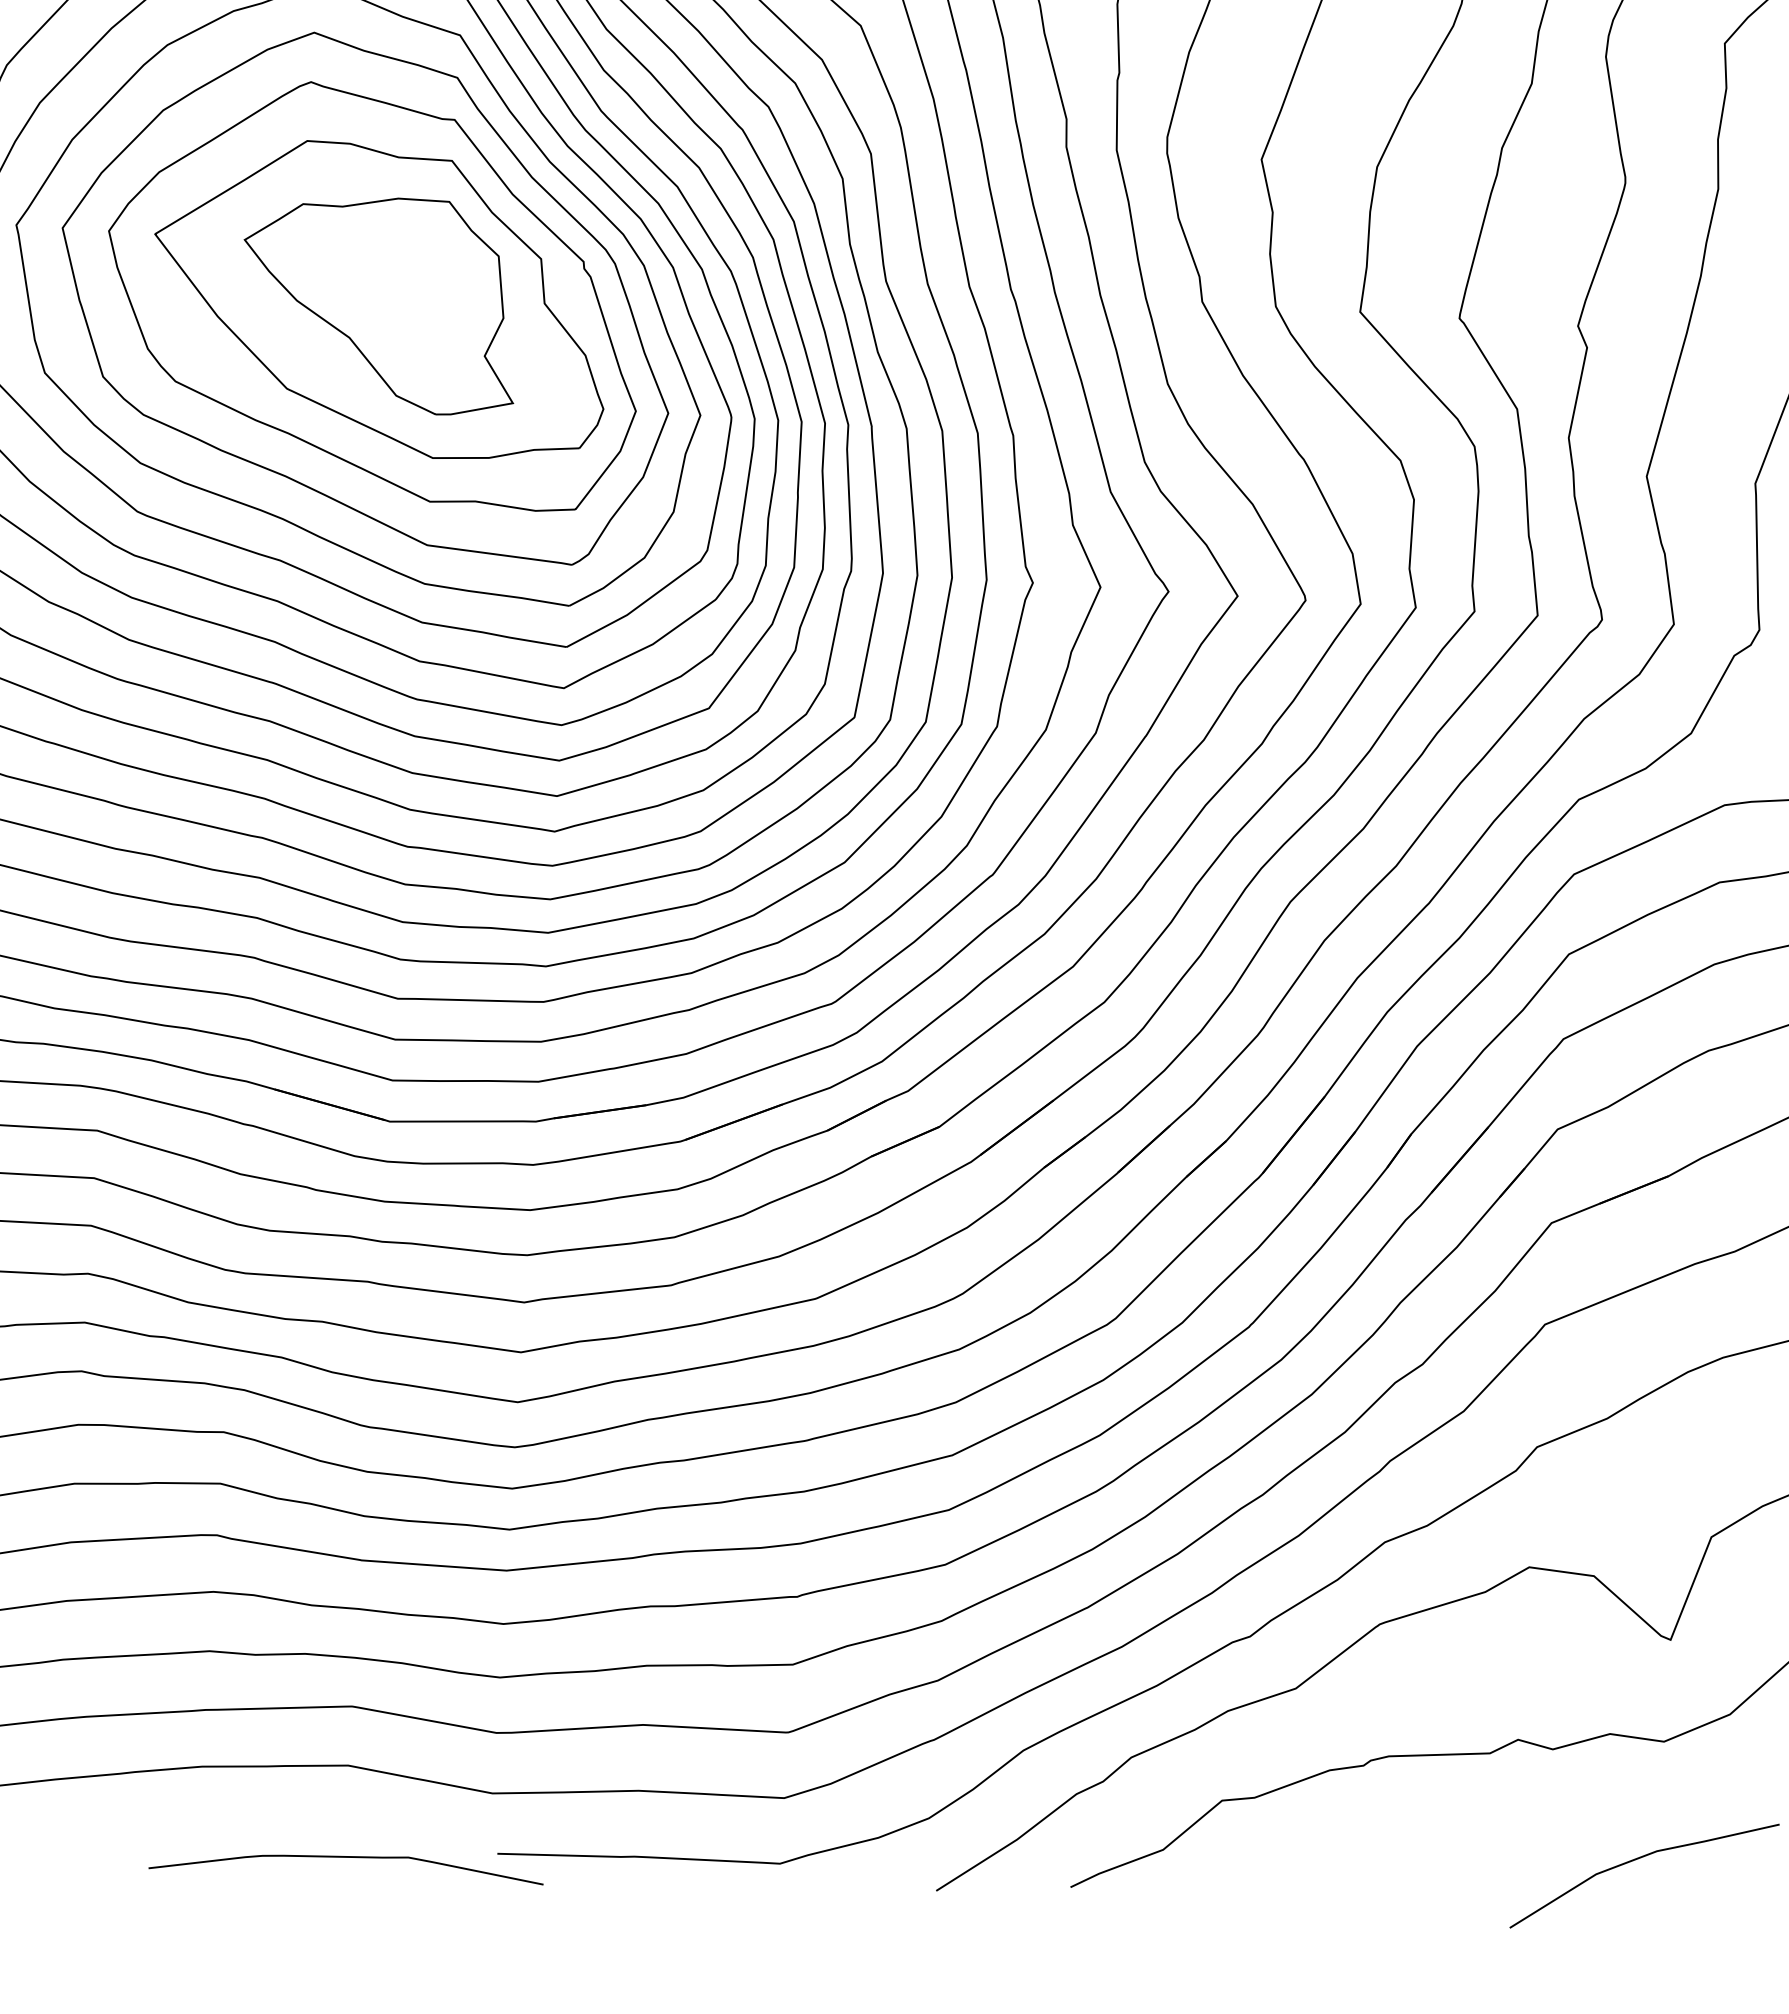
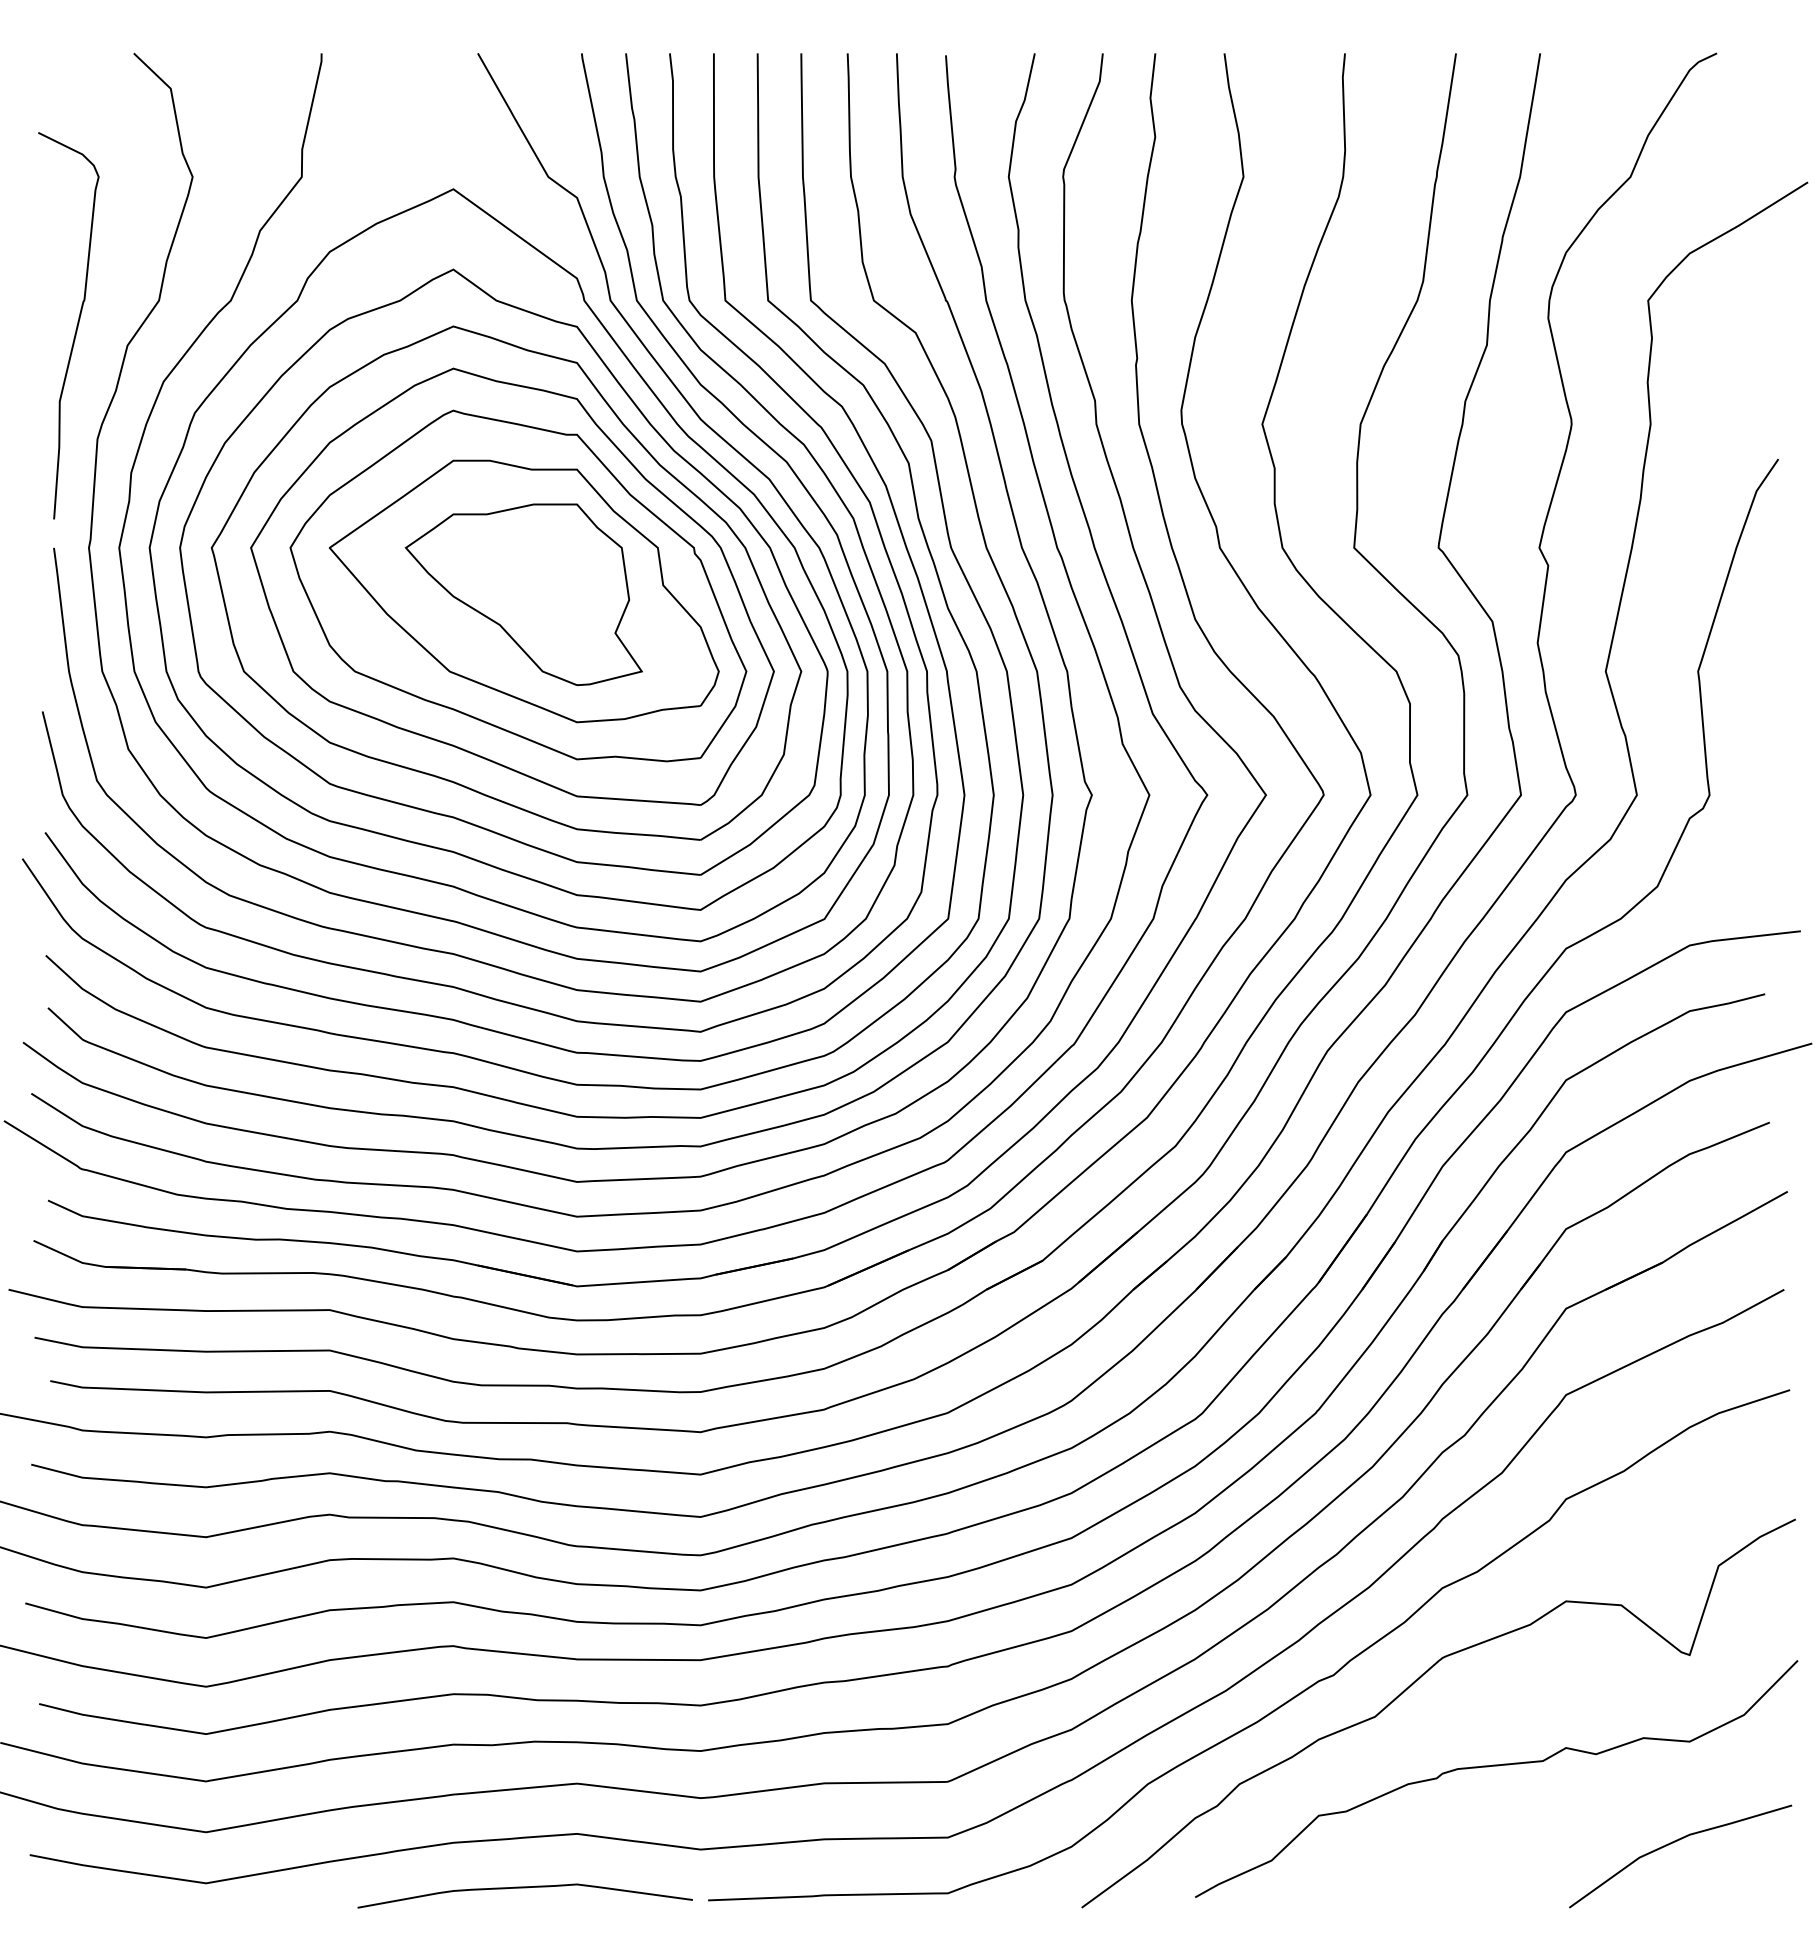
curve: (346, 1858) -> (524, 1888), moved

